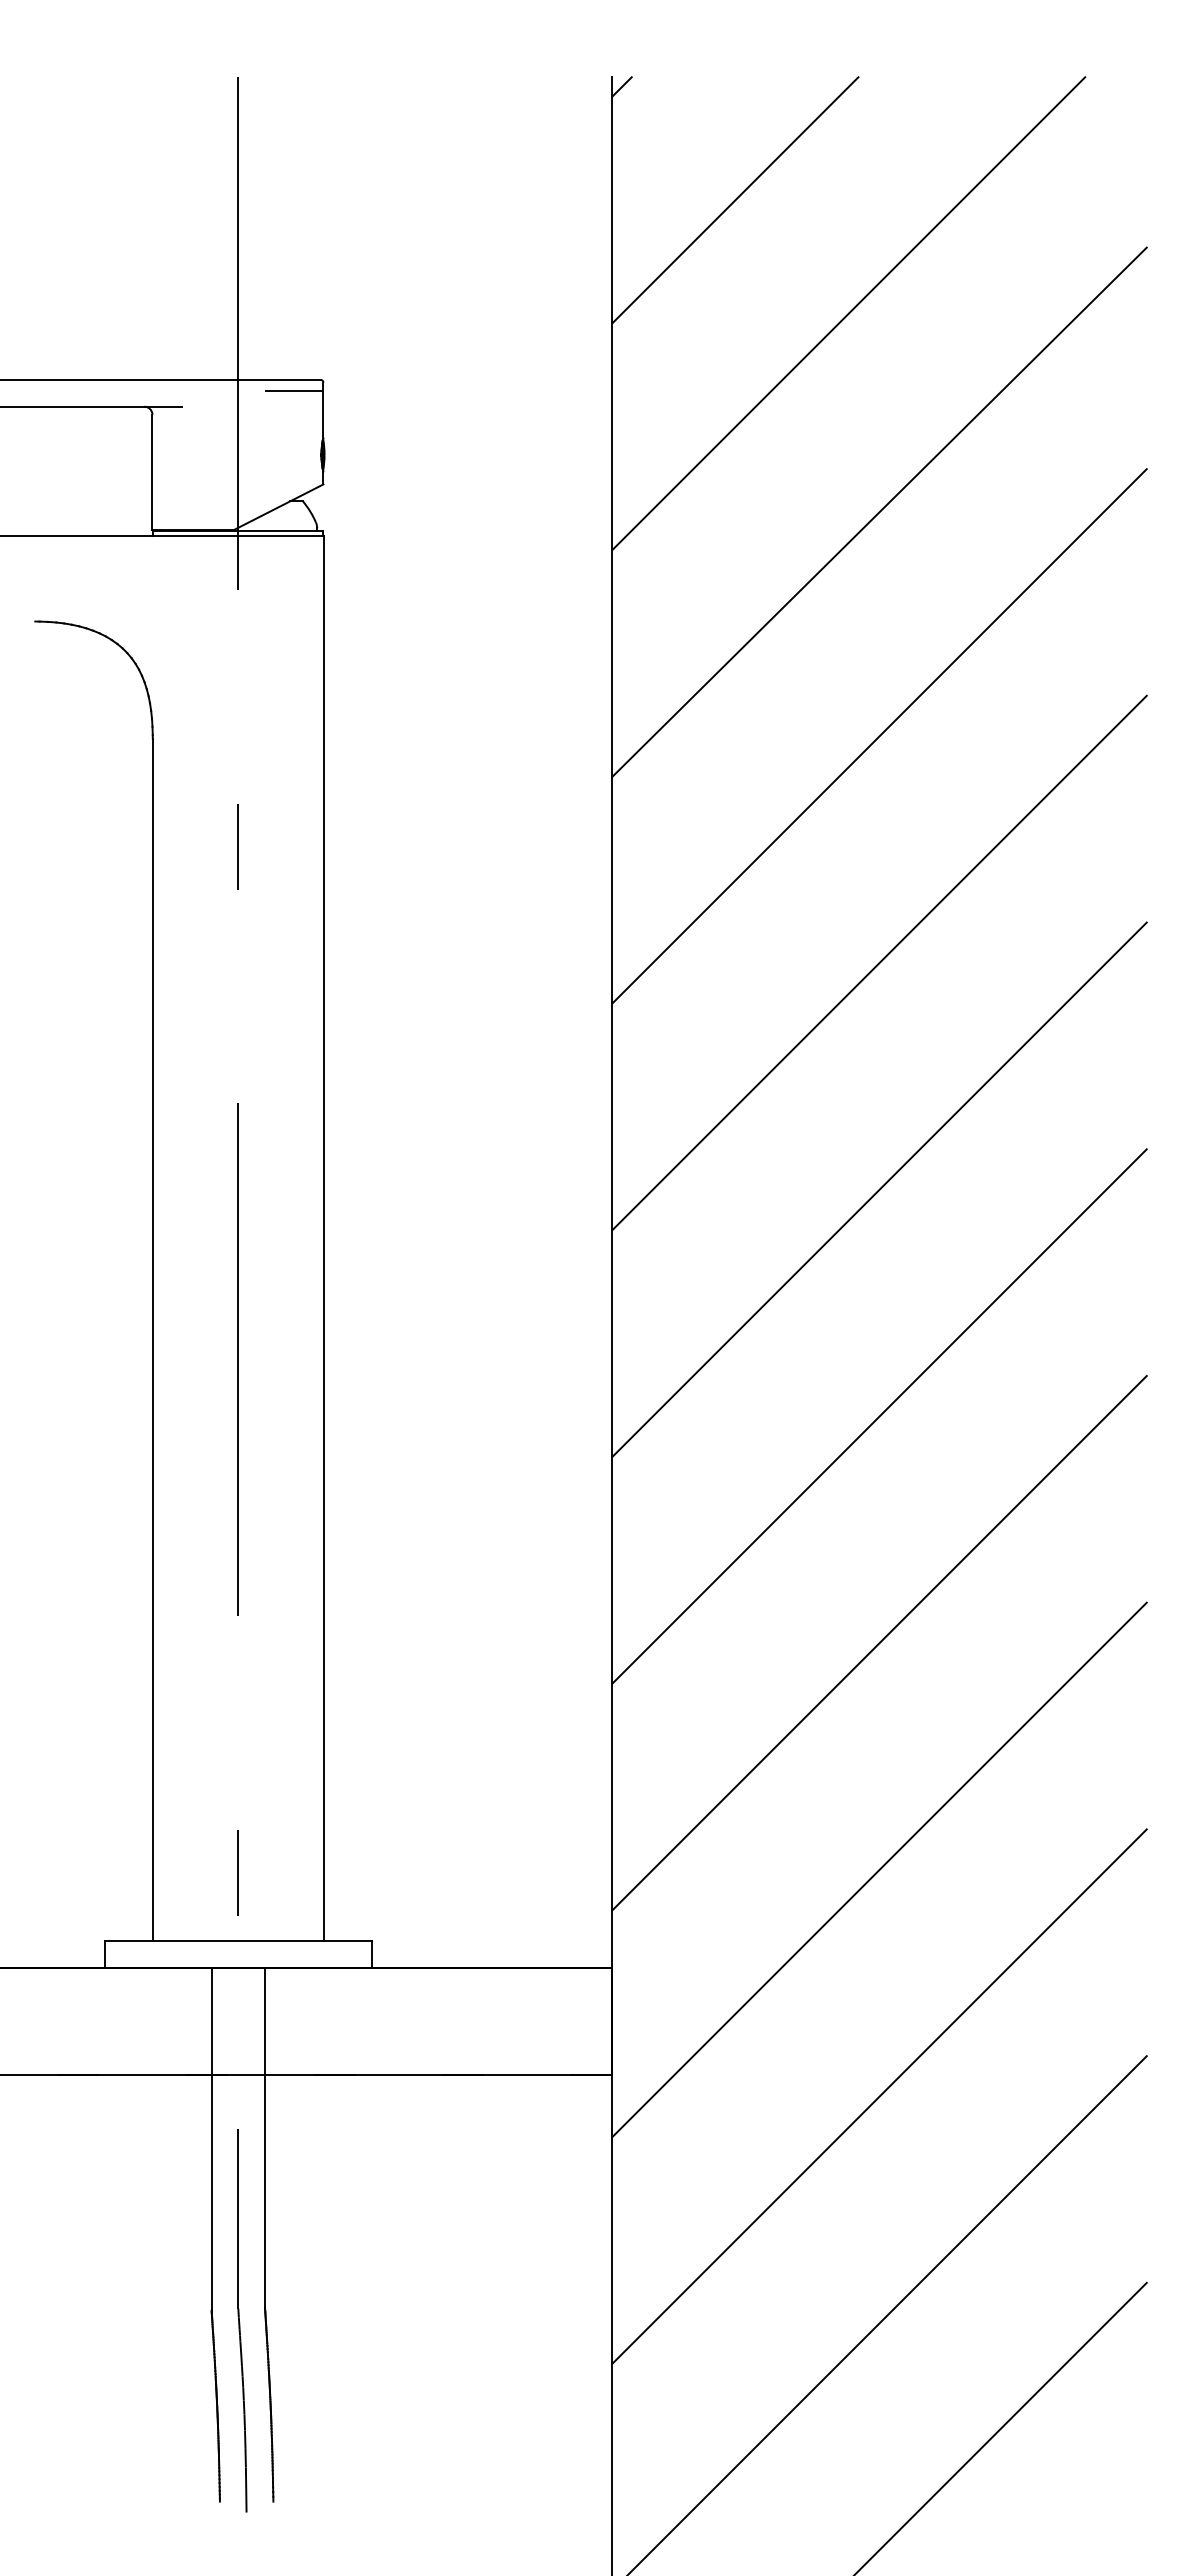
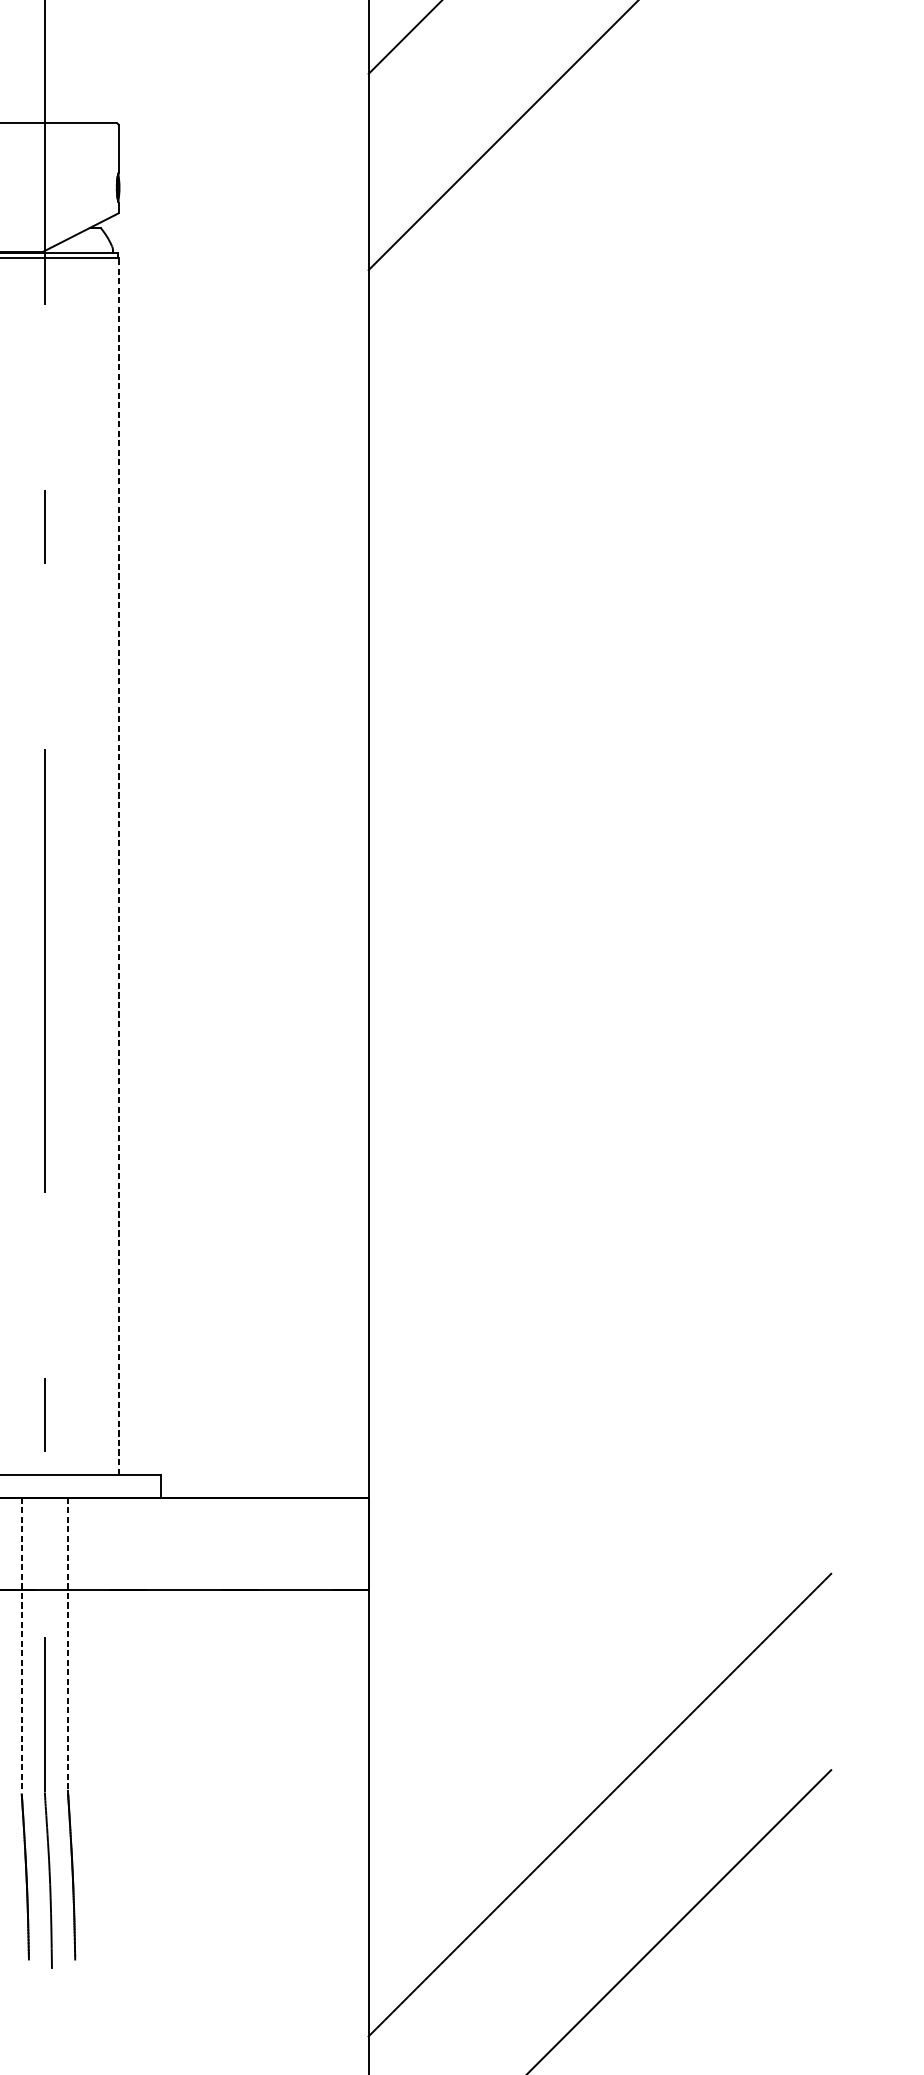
line: (294, 390) -> (93, 132), removed
line: (879, 511) -> (599, 236), removed
line: (879, 736) -> (599, 431), removed
line: (879, 962) -> (599, 627), removed
line: (879, 1189) -> (599, 823), removed
line: (323, 1238) -> (118, 866), solid -> dashed
line: (879, 1416) -> (599, 1020), removed
line: (879, 1642) -> (599, 1215), removed
line: (879, 1869) -> (599, 1412), removed
line: (879, 2096) -> (599, 1608), removed
line: (211, 2138) -> (21, 1645), solid -> dashed
line: (265, 2138) -> (68, 1645), solid -> dashed

